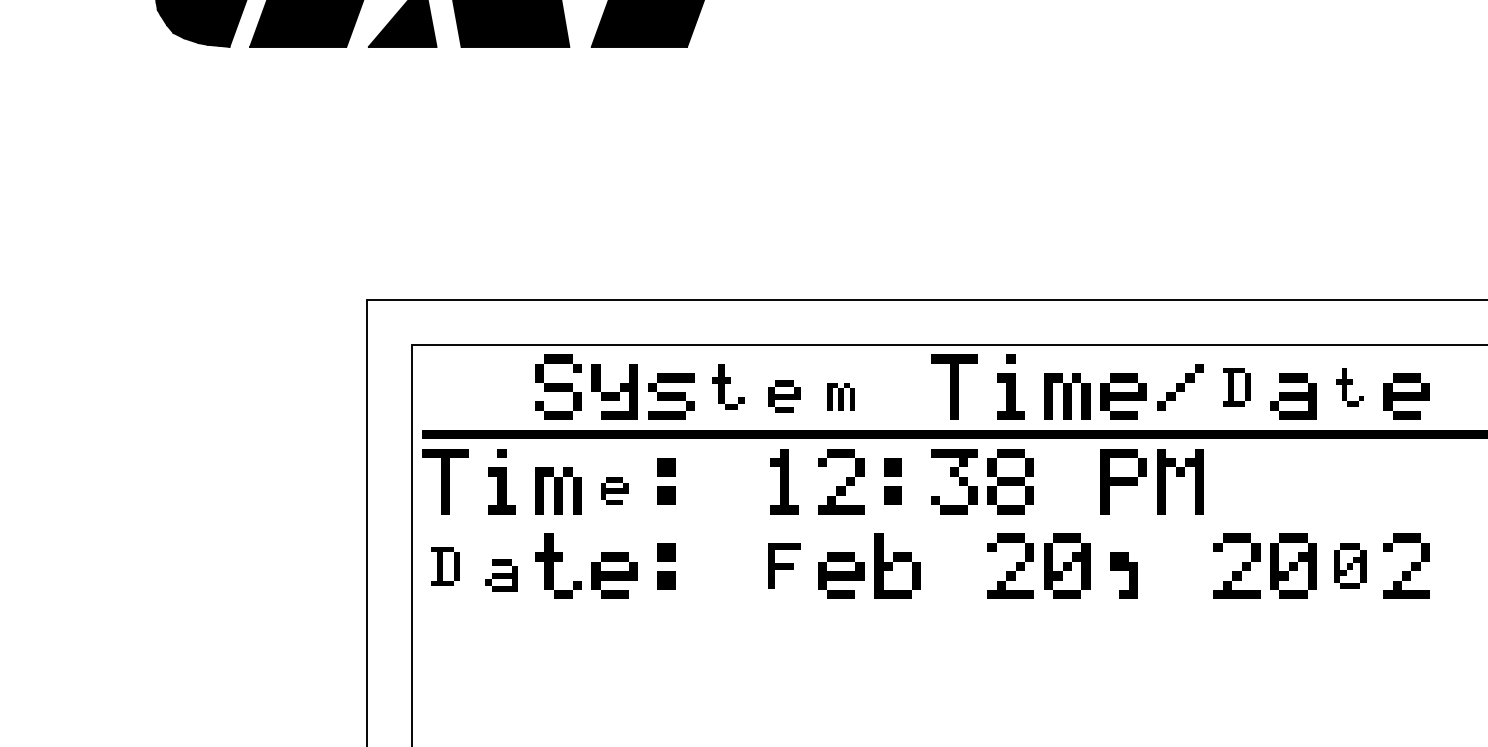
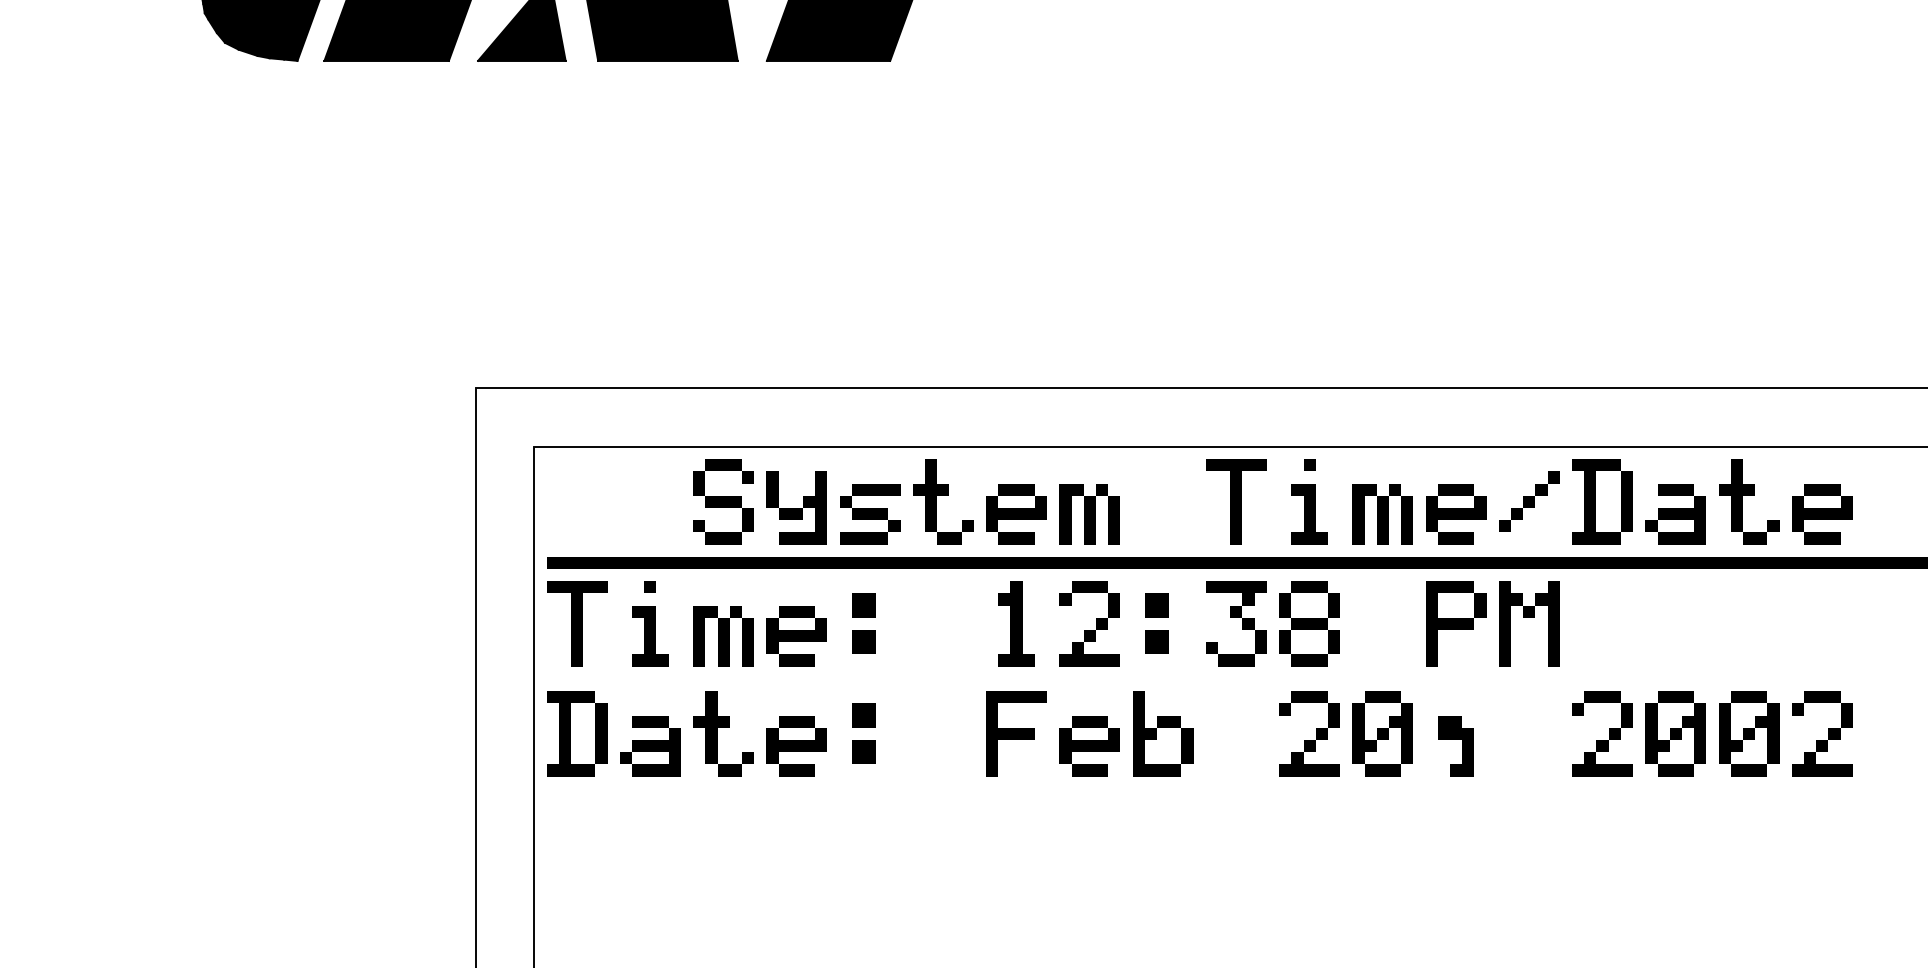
part: (728, 387) -> (943, 501), size x1.43
part: (1236, 387) -> (1602, 501), size x1.67
part: (1350, 387) -> (1749, 501), size x1.67
part: (784, 397) -> (1016, 514), size x1.43
part: (840, 397) -> (1089, 514), size x1.67
part: (614, 491) -> (796, 636), size x1.67
part: (445, 566) -> (577, 733), size x1.67
part: (784, 566) -> (1016, 733), size x1.43
part: (1350, 566) -> (1749, 733), size x1.43
part: (501, 576) -> (650, 746), size x1.43

